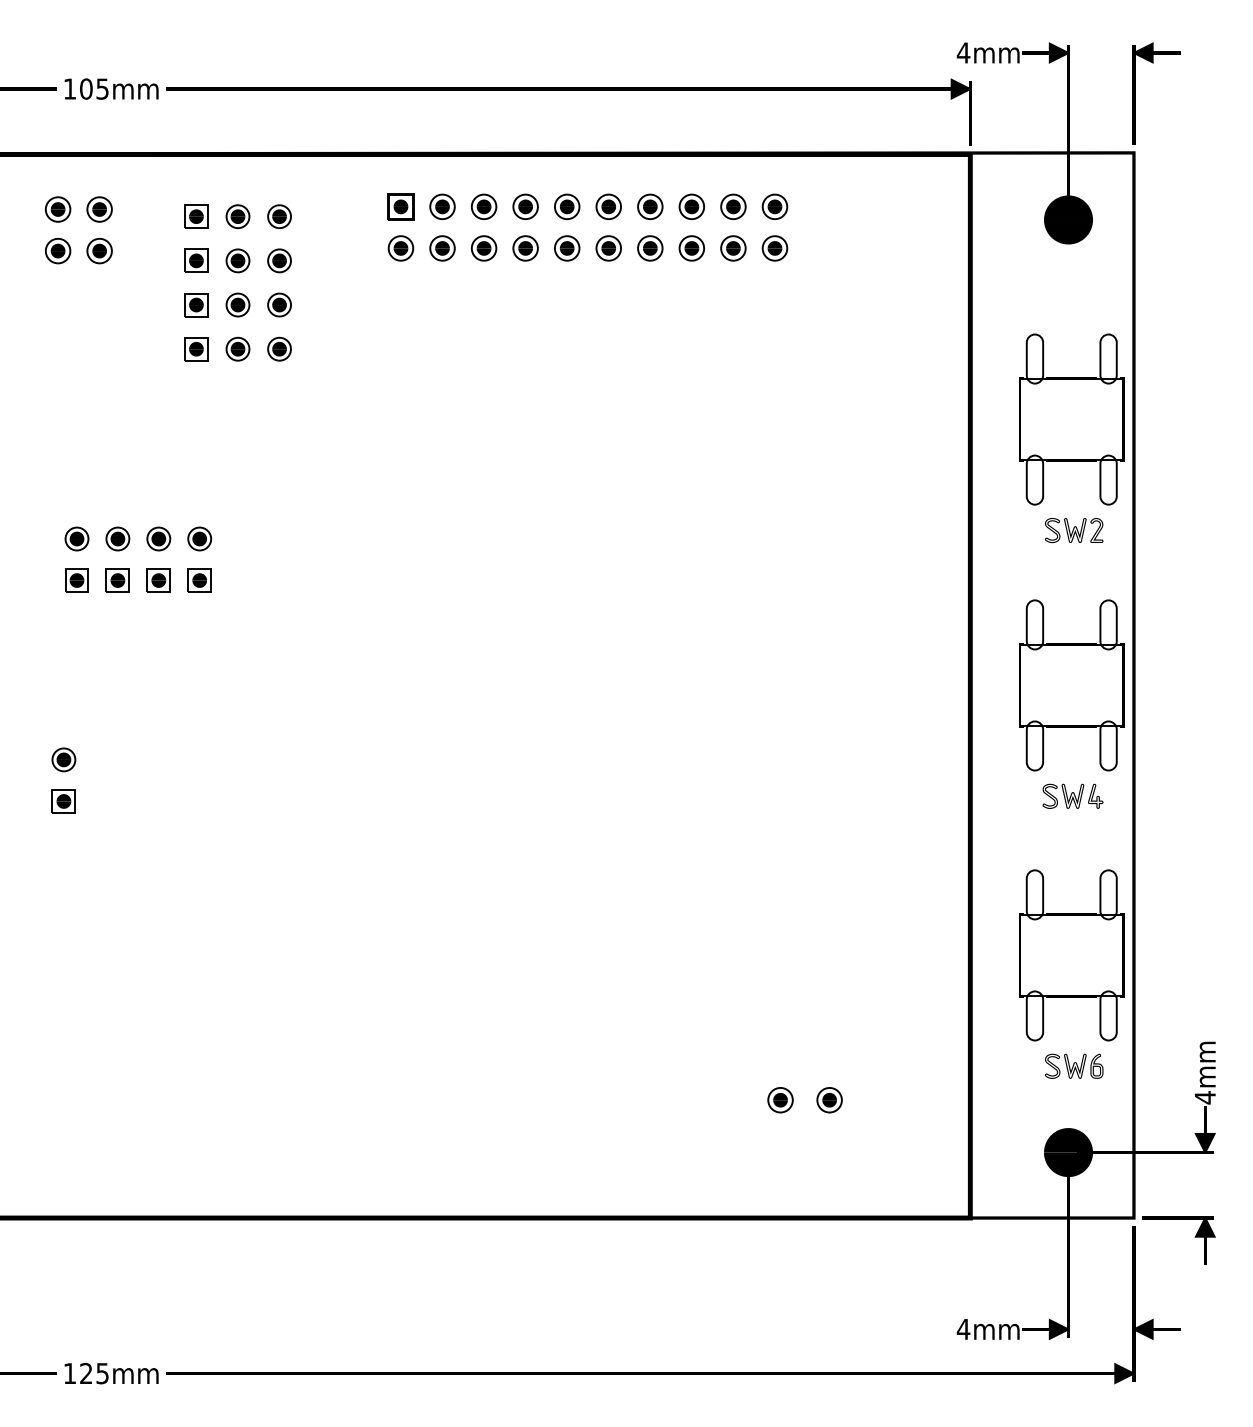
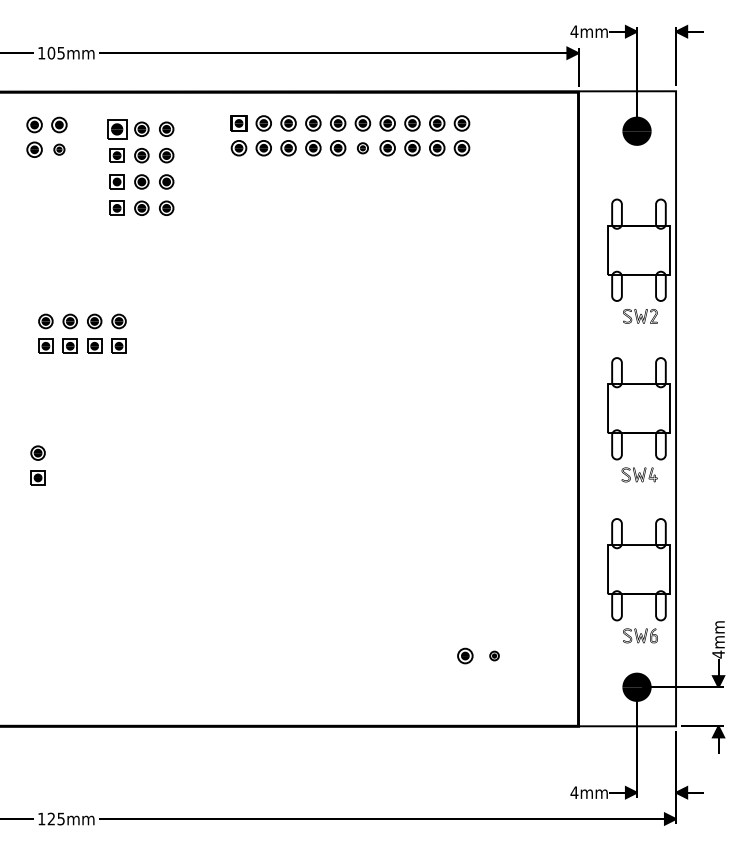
part: (195, 215) -> (116, 128), size x1.4
part: (608, 248) -> (362, 148), size x0.7
part: (99, 250) -> (59, 149), size x0.7
part: (829, 1099) -> (494, 655), size x0.6

